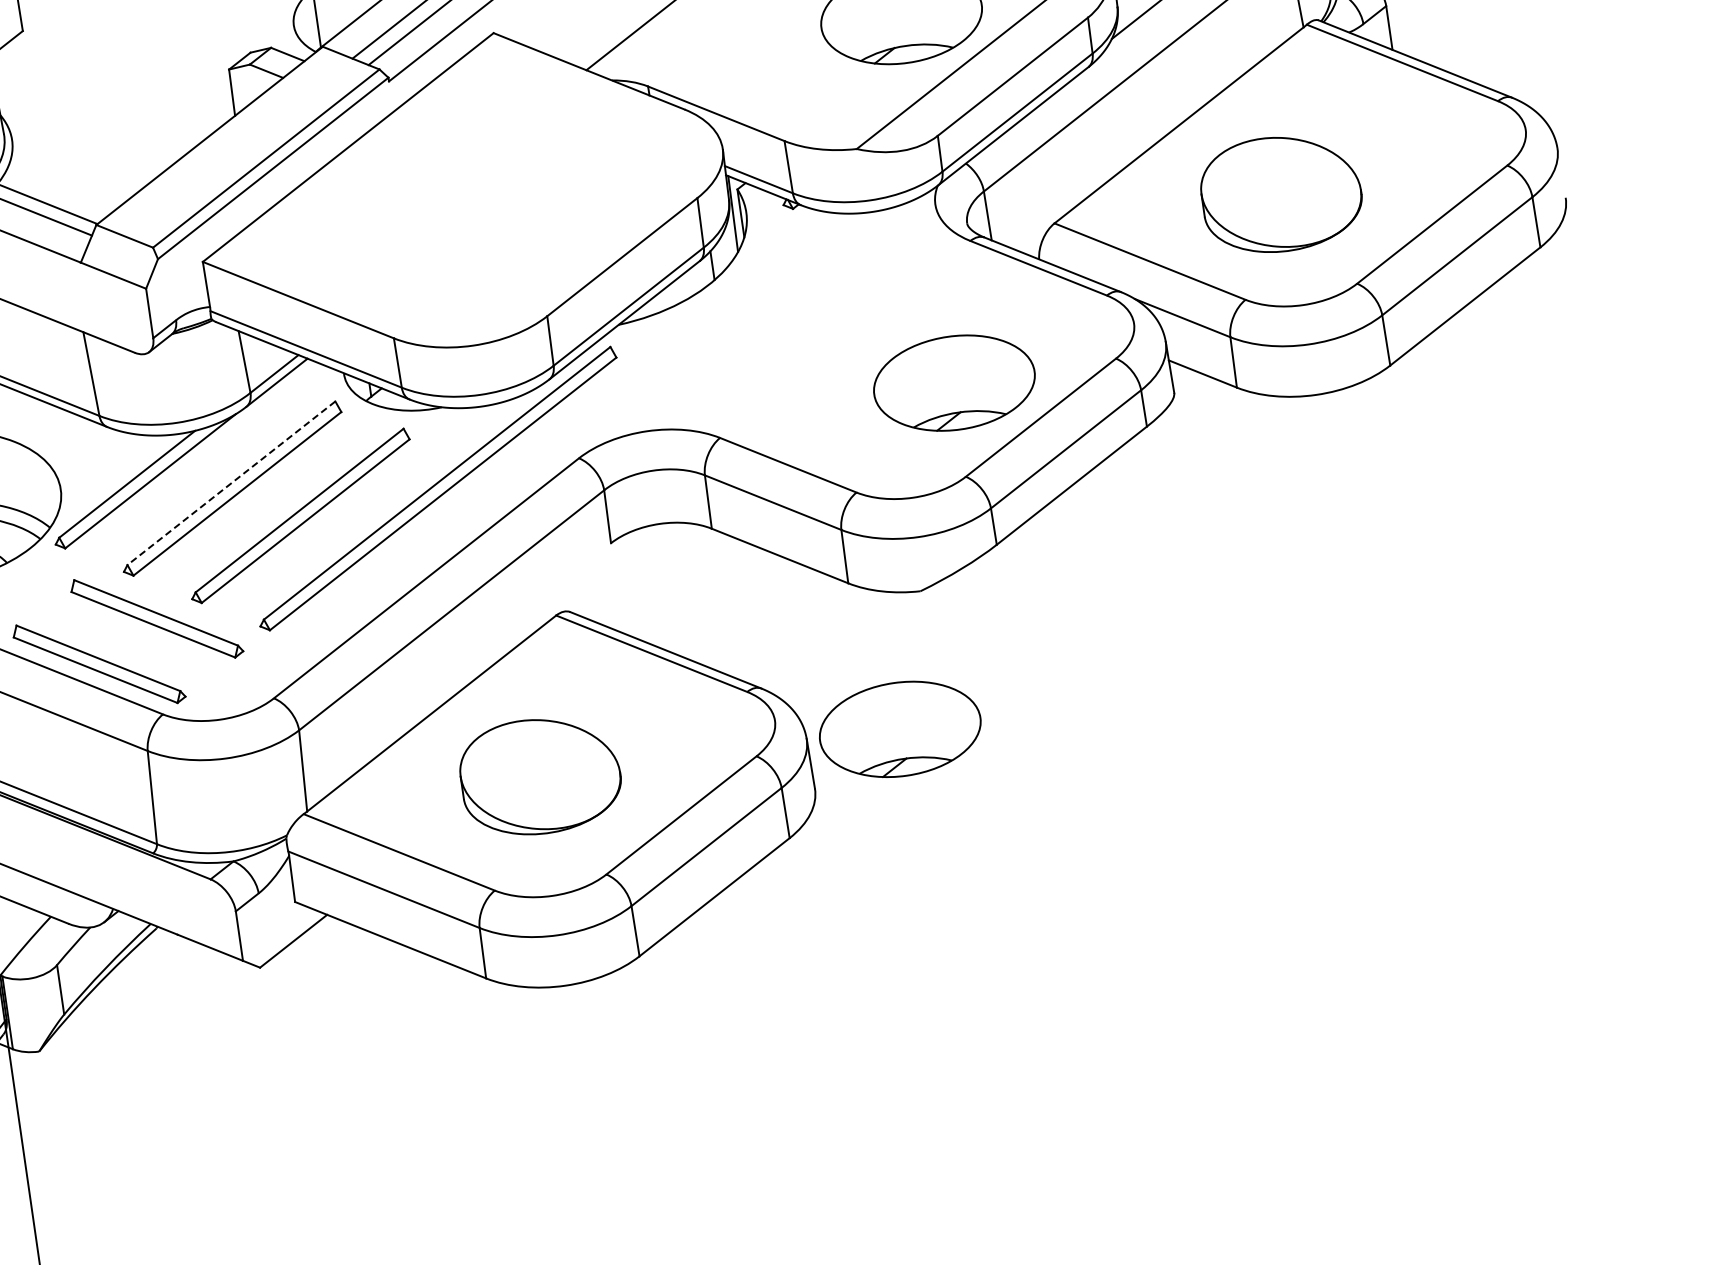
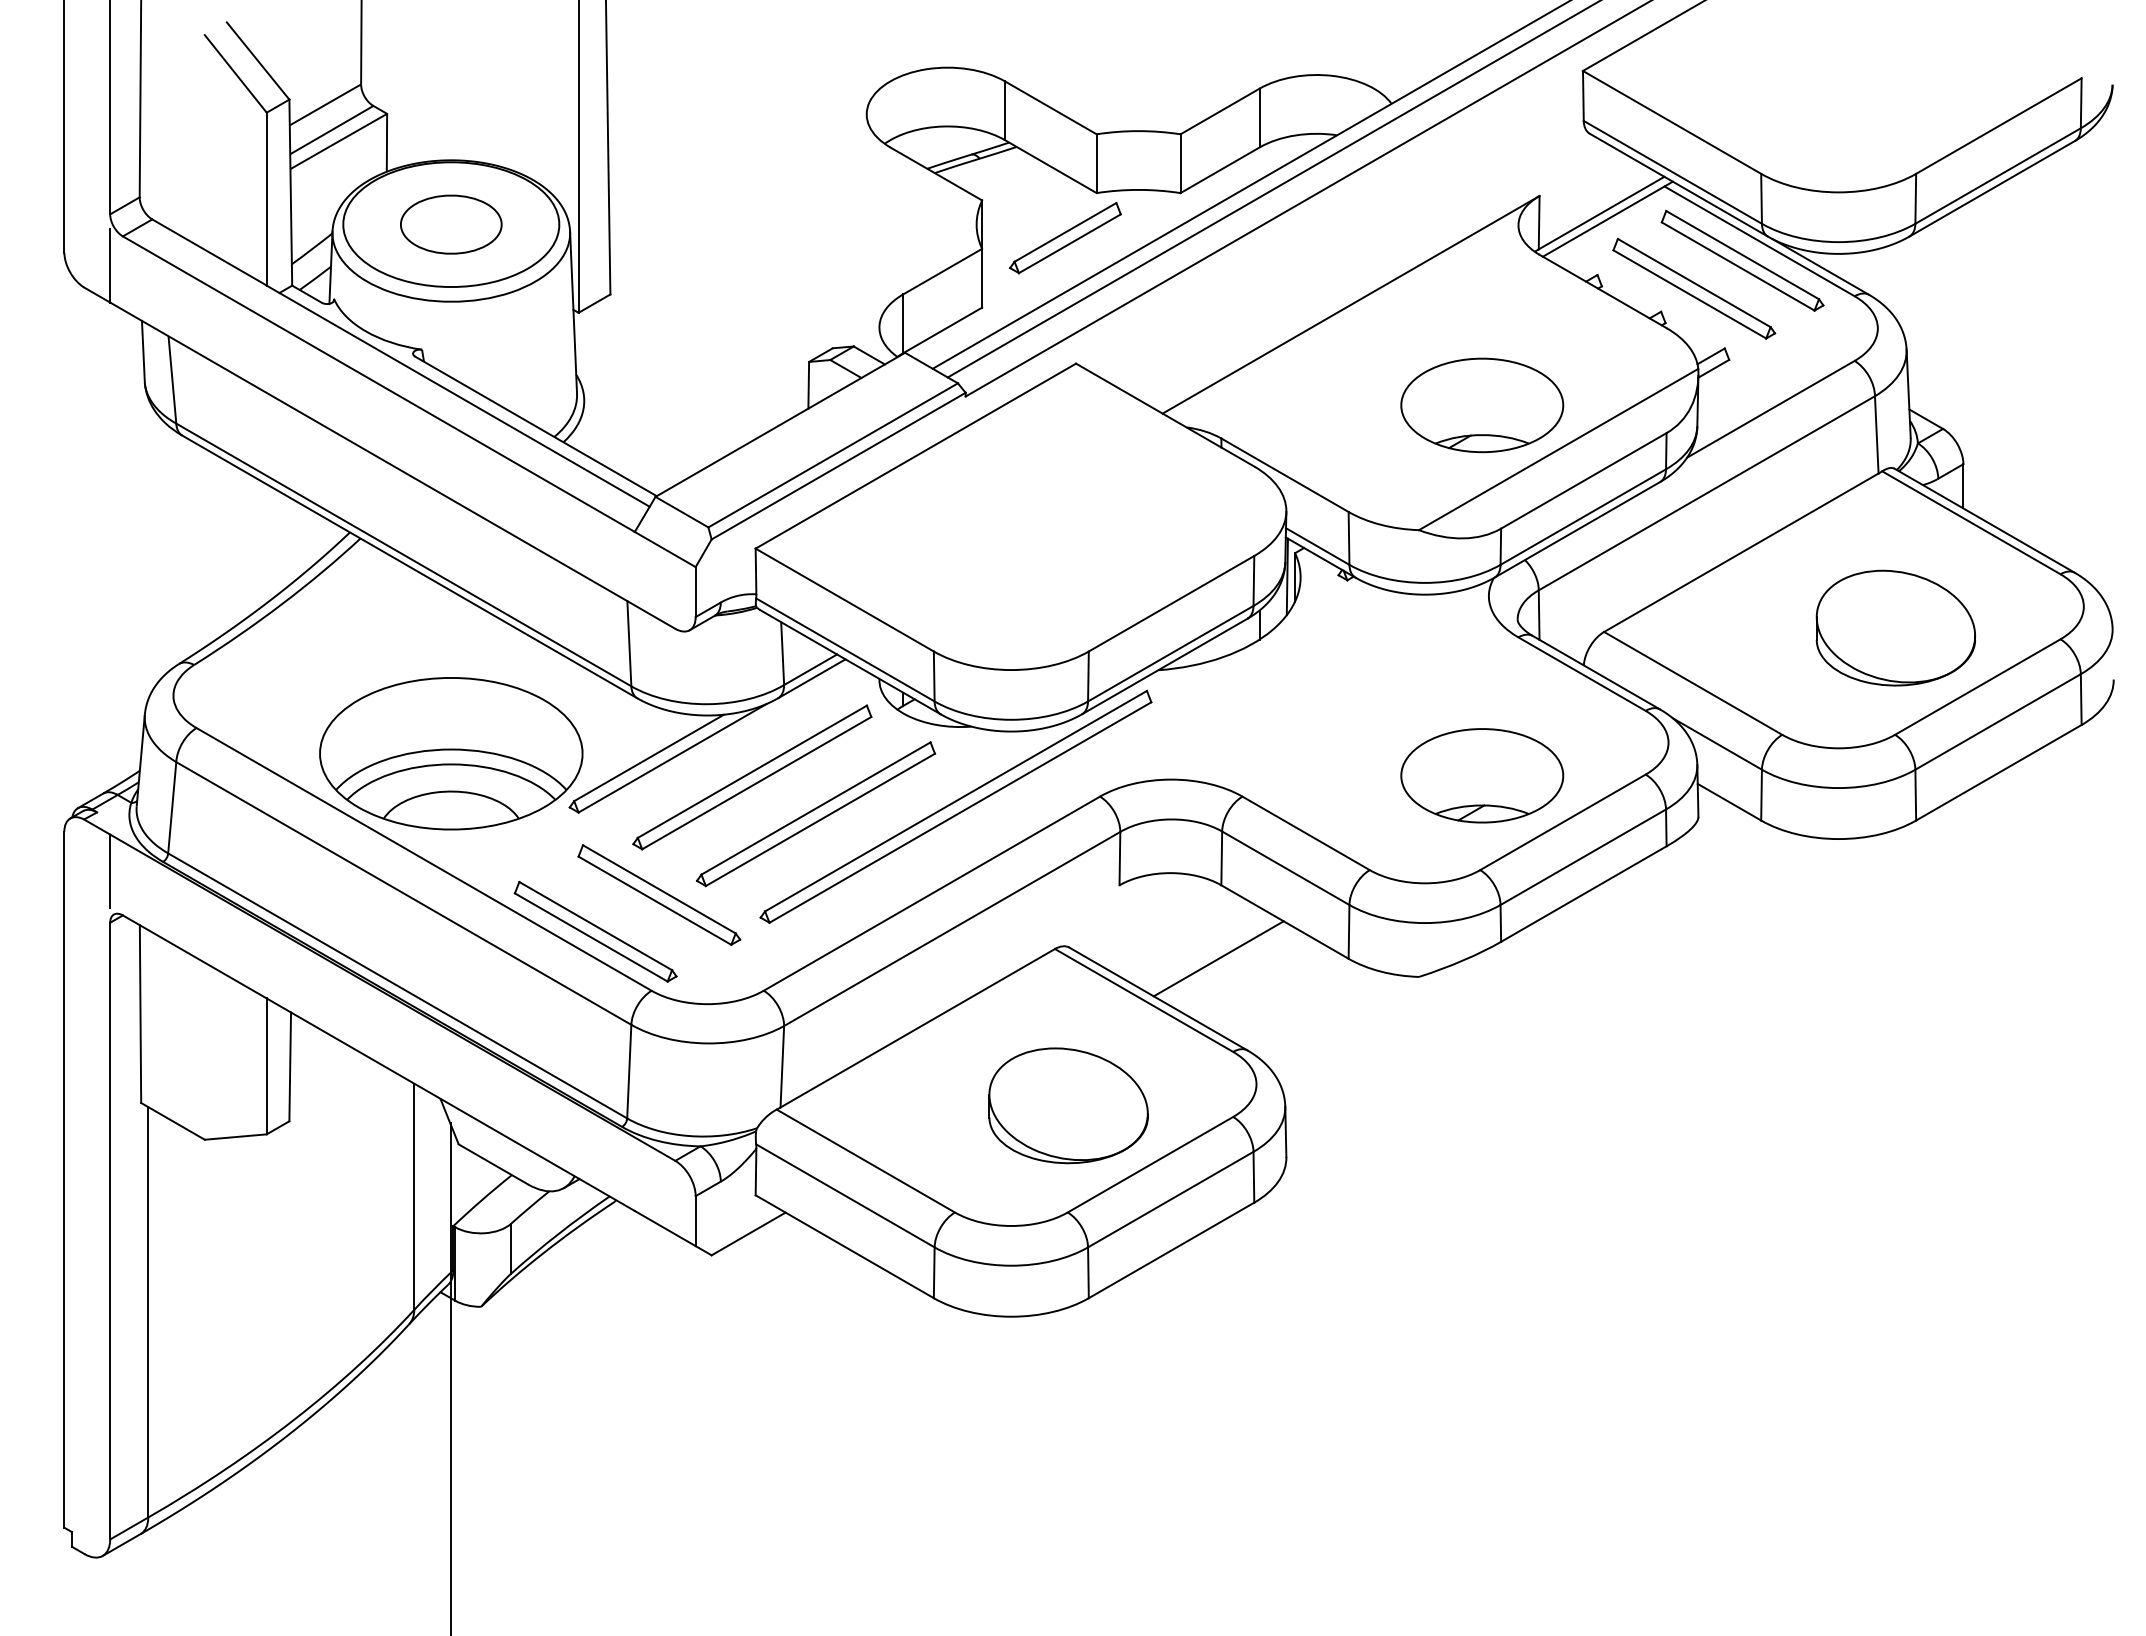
part: (1280, 193) -> (1895, 627), moved
line: (230, 484) -> (751, 772), dashed -> solid
line: (719, 601) -> (1218, 958), added
part: (900, 729) -> (1379, 1110), removed
part: (540, 775) -> (1068, 1105), moved

